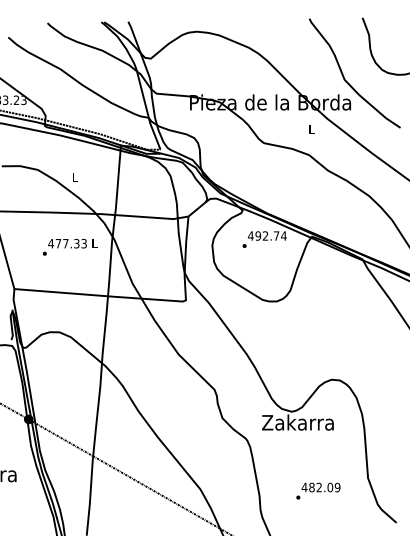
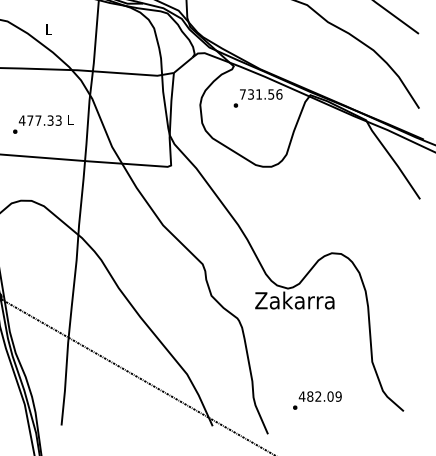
text: (266, 235) -> (260, 93), 492.74 -> 731.56
text: (69, 247) -> (42, 124), moved
text: (318, 490) -> (317, 399), moved

